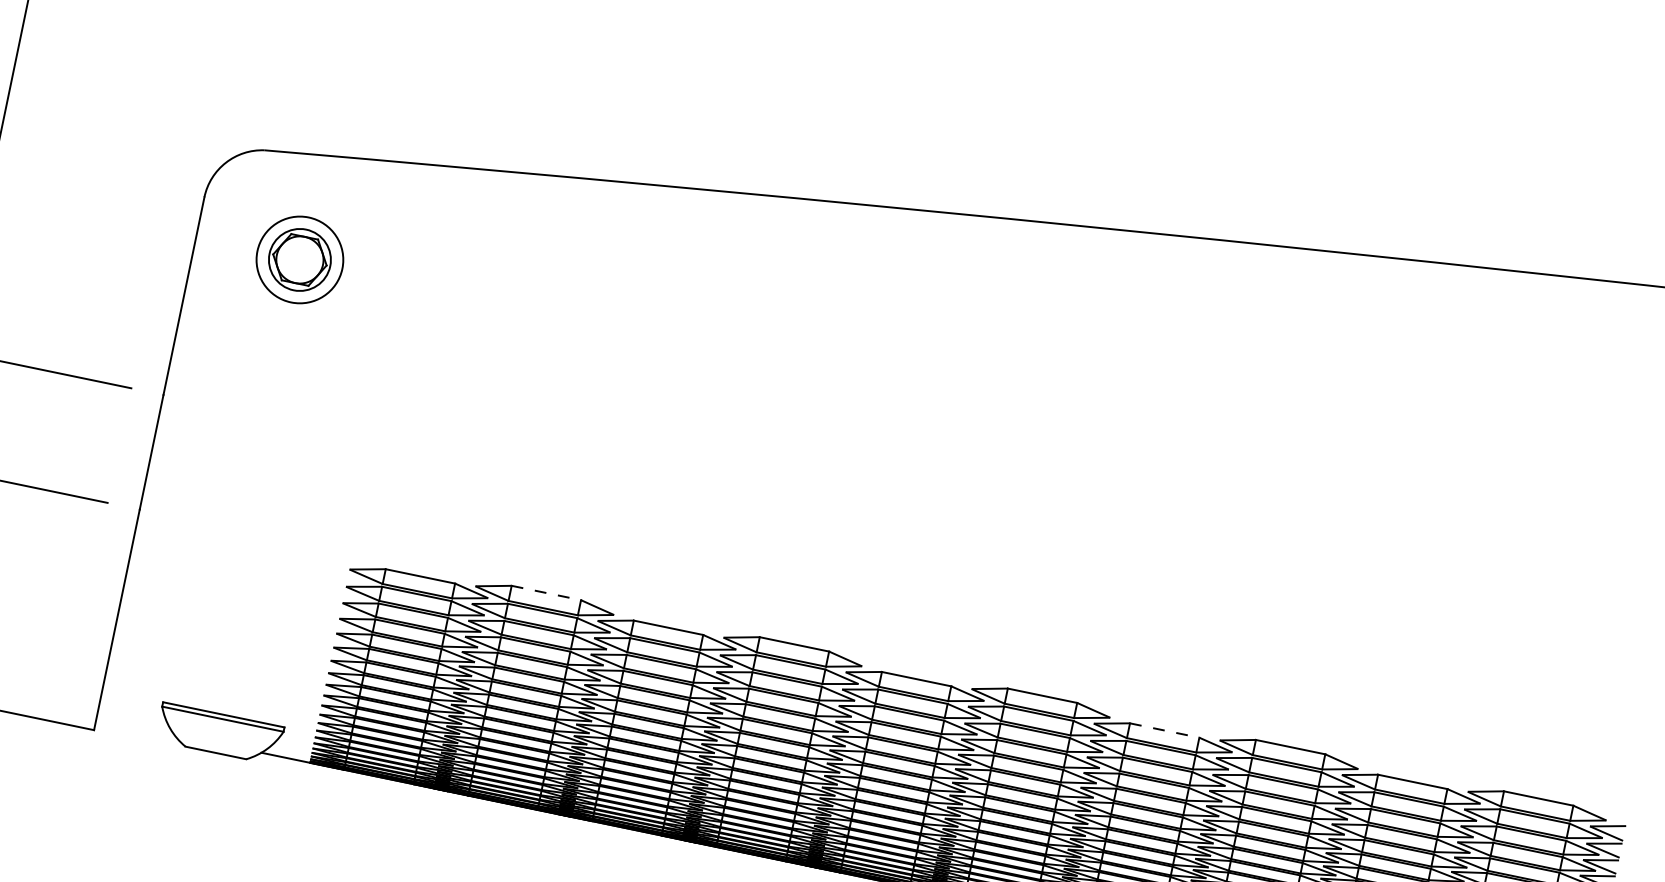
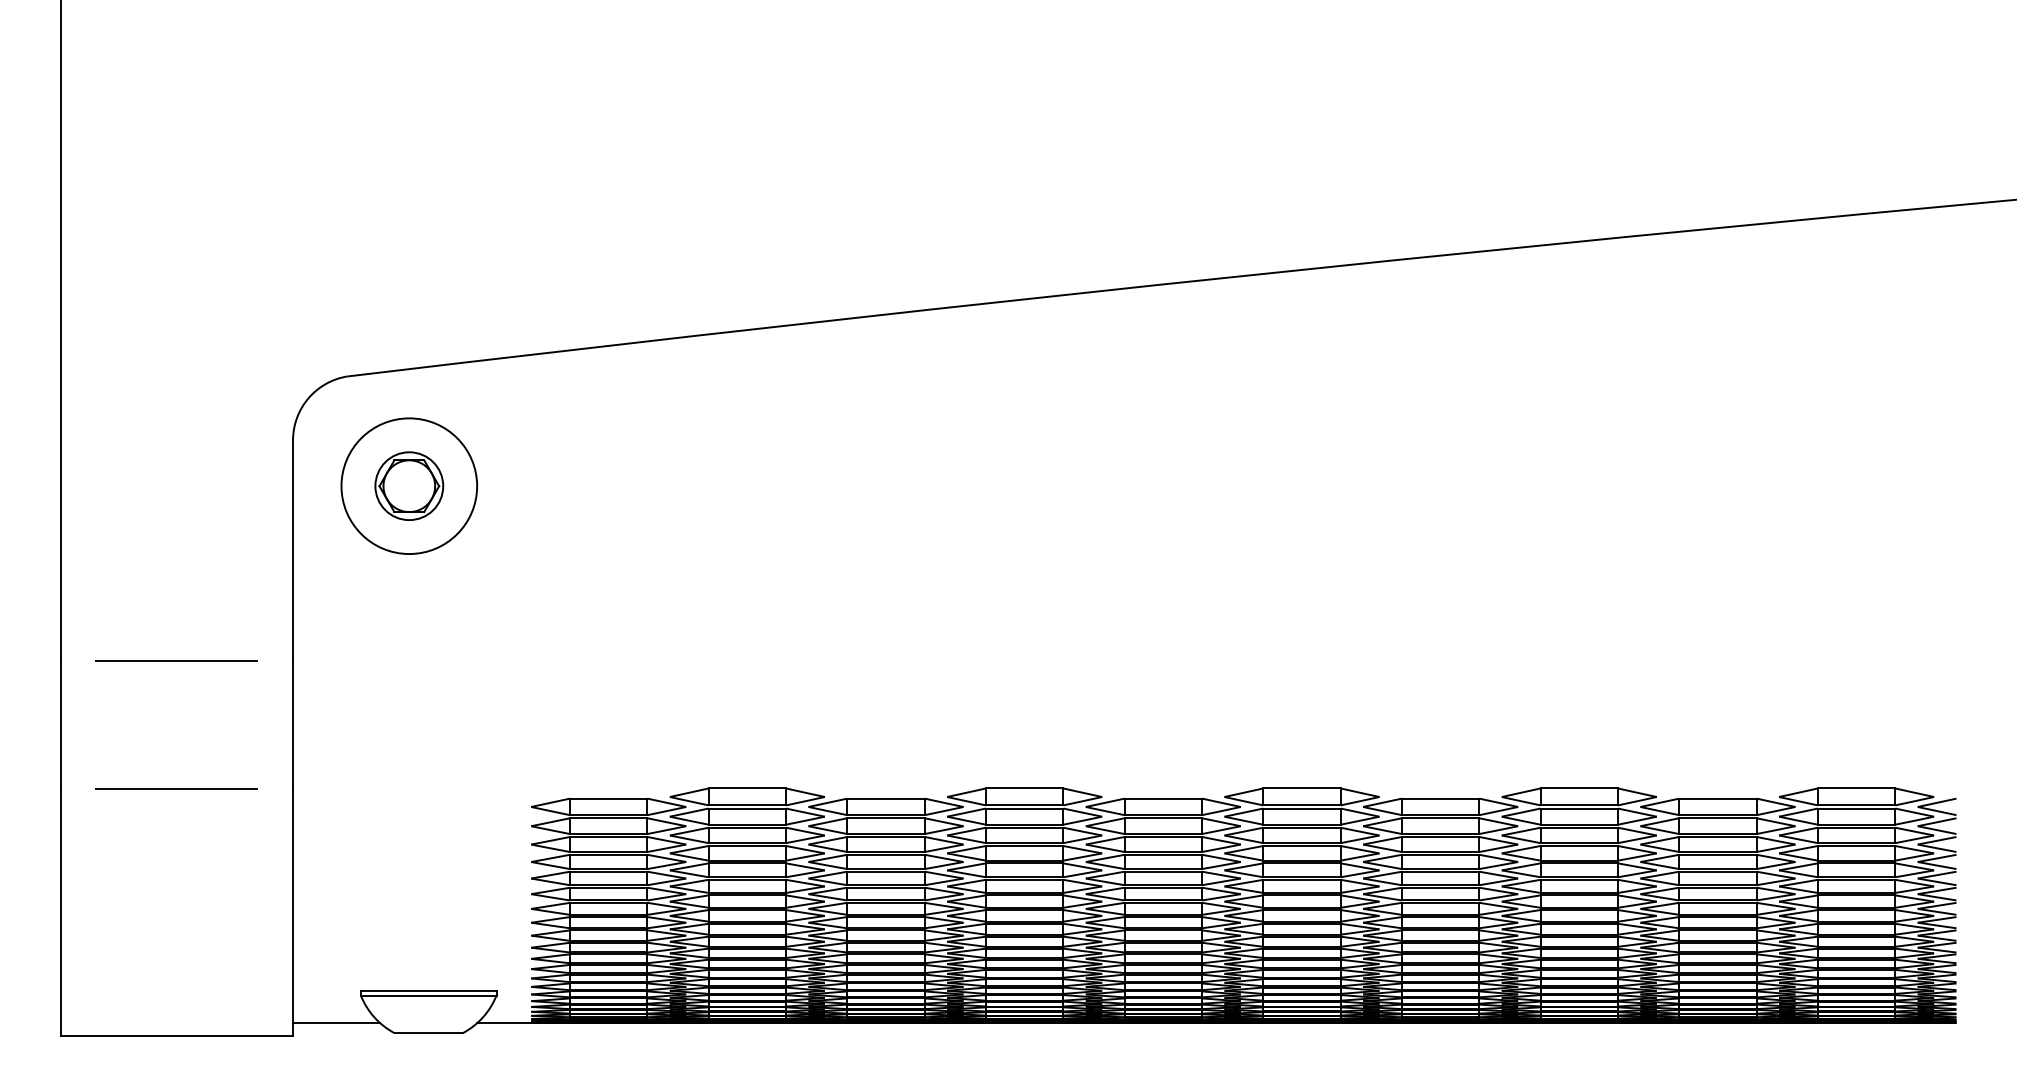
circle: (300, 260) -> (409, 486), size x1.43
line: (546, 593) -> (747, 788), dashed -> solid
line: (135, 726) -> (336, 1022), added
line: (1164, 730) -> (1440, 798), dashed -> solid

